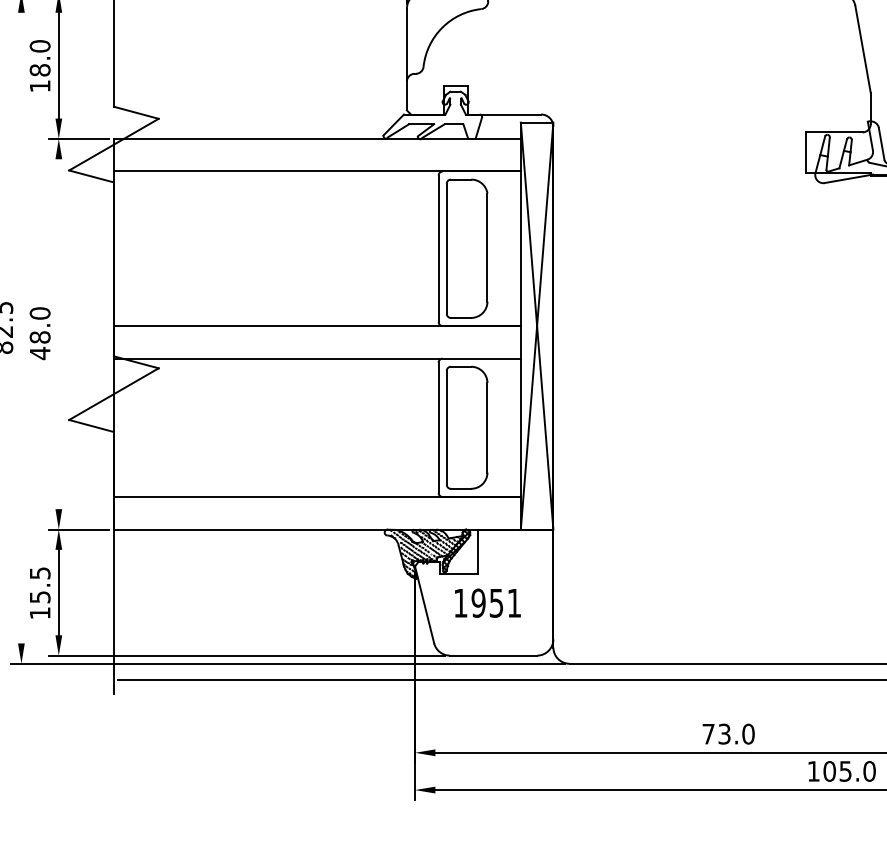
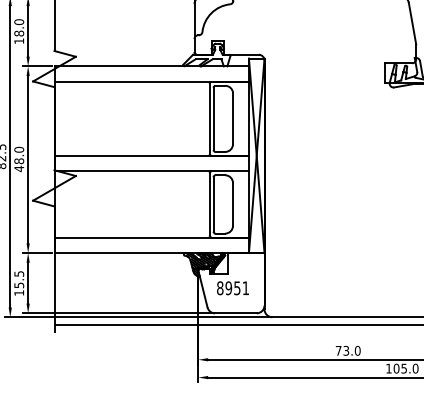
line: (21, 327) -> (10, 156), added
line: (59, 333) -> (28, 159), added
text: (461, 603) -> (220, 288), 1951 -> 8951

